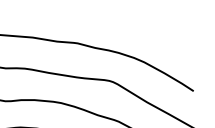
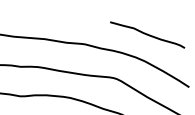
curve: (147, 32) -> (147, 34), added

